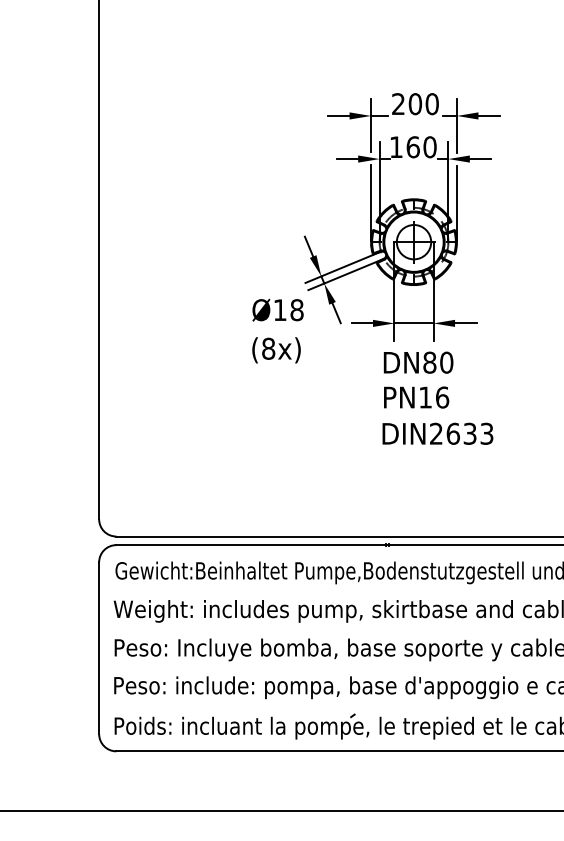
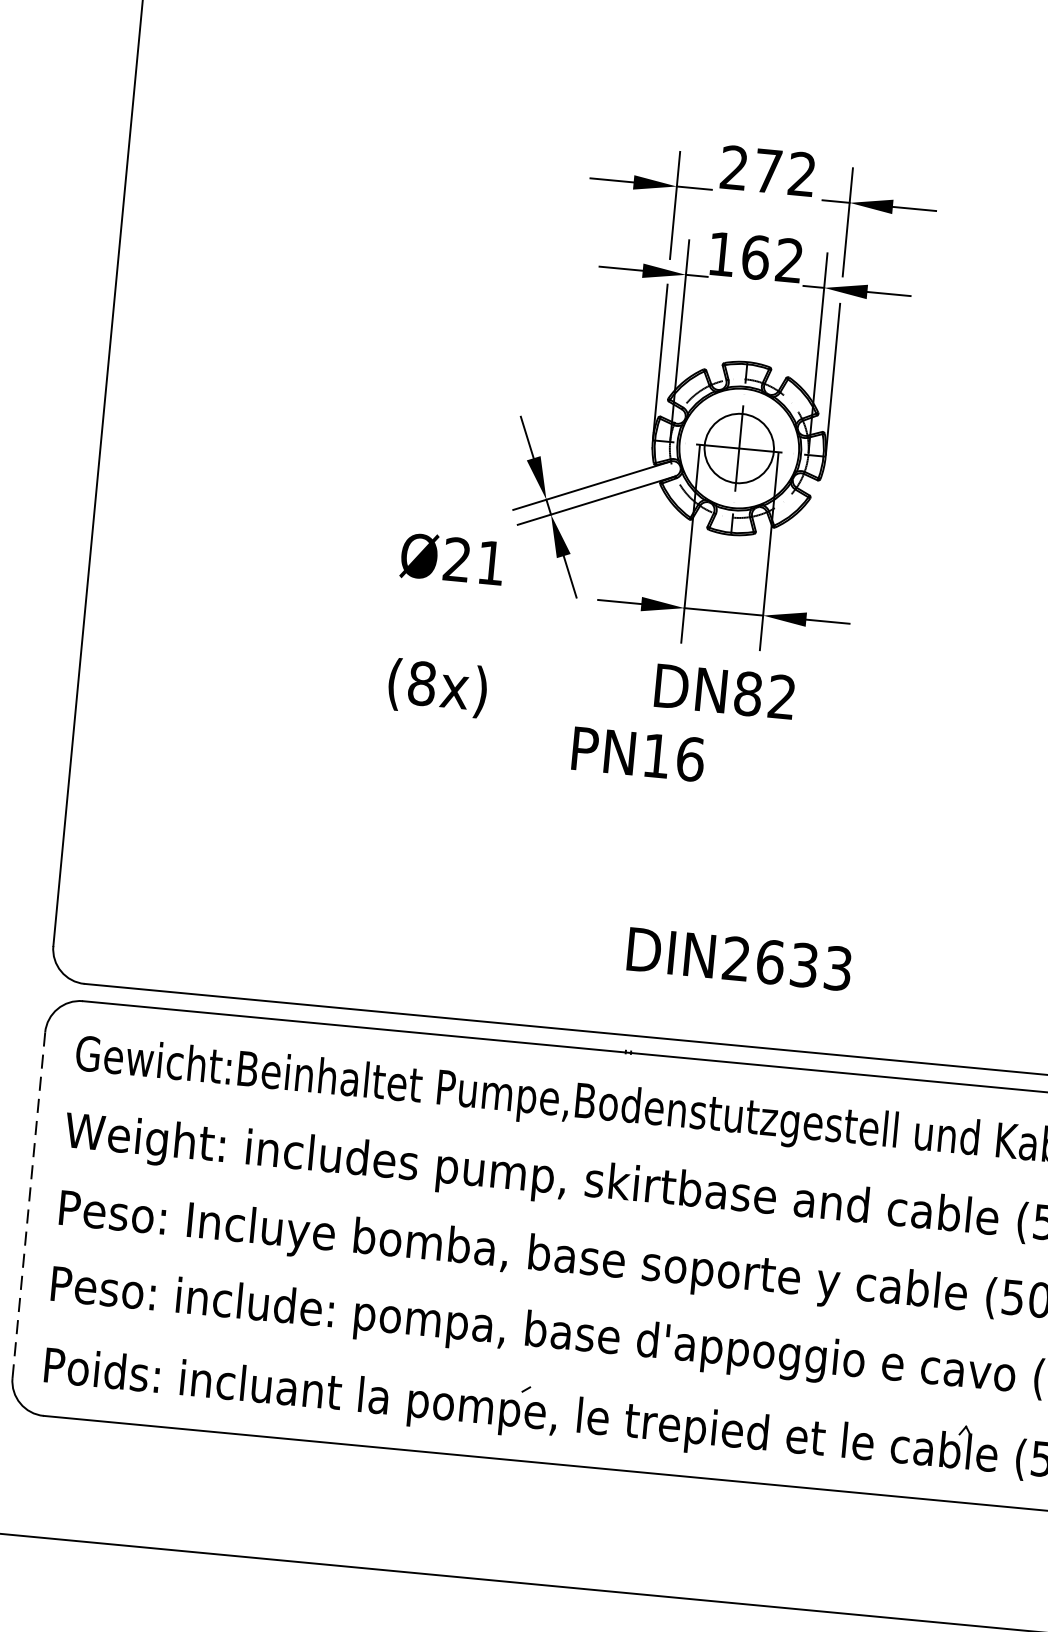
text: (423, 104) -> (784, 173), 200 -> 272
text: (429, 147) -> (788, 261), 160 -> 162
text: (288, 310) -> (473, 562), Ø18 -> Ø21
text: (276, 350) -> (437, 688), moved
text: (446, 362) -> (781, 696), DN80 -> DN82
text: (416, 397) -> (638, 754), moved
text: (437, 433) -> (738, 958), moved
line: (99, 648) -> (29, 1205), solid -> dashed

